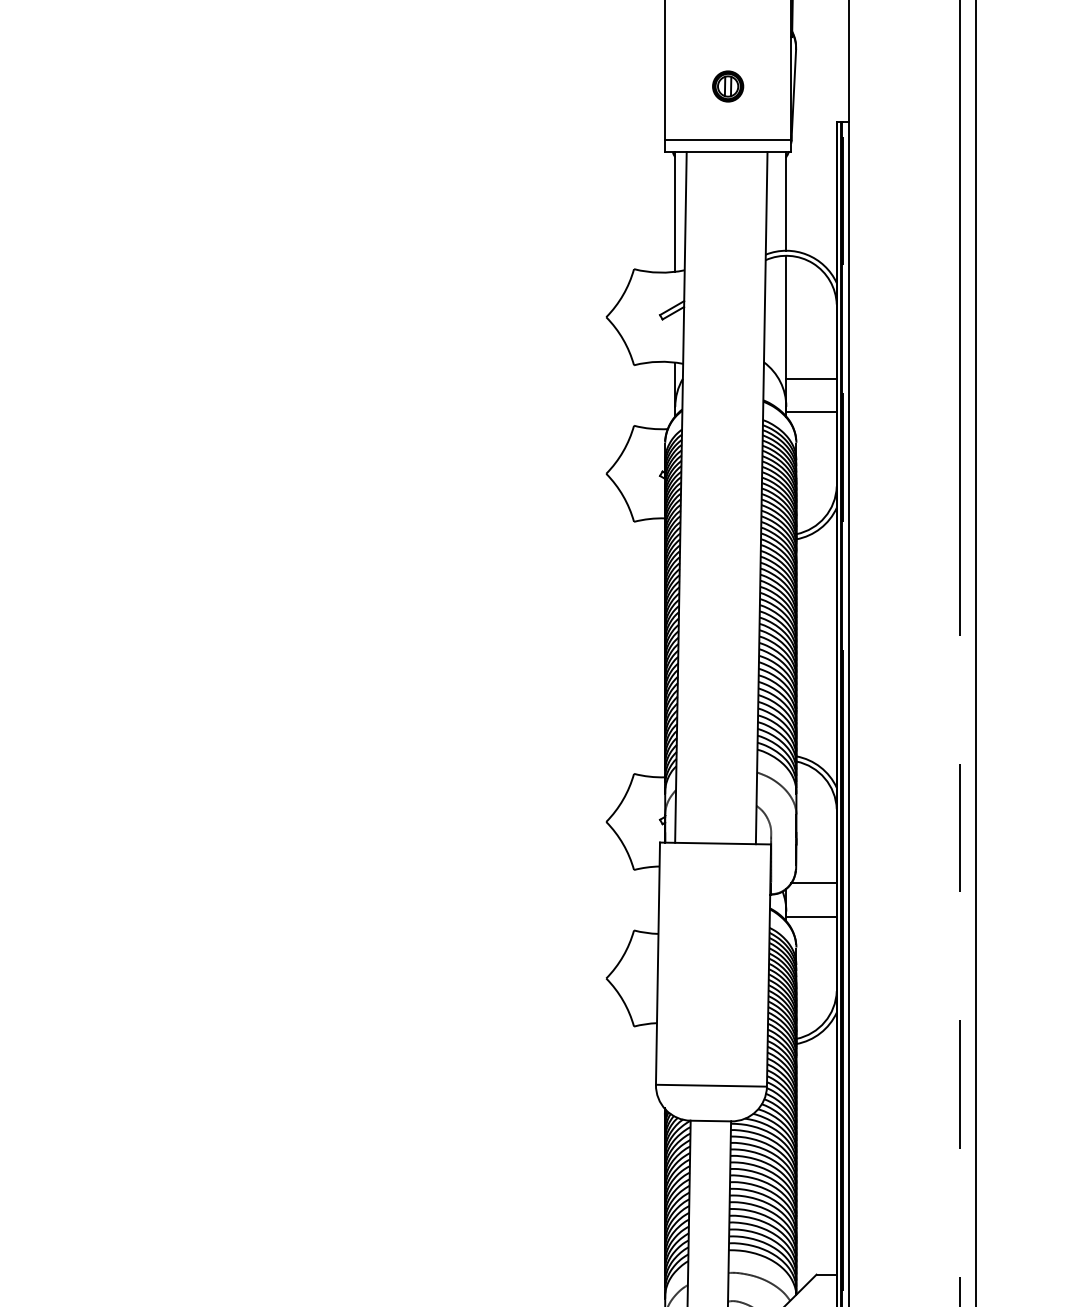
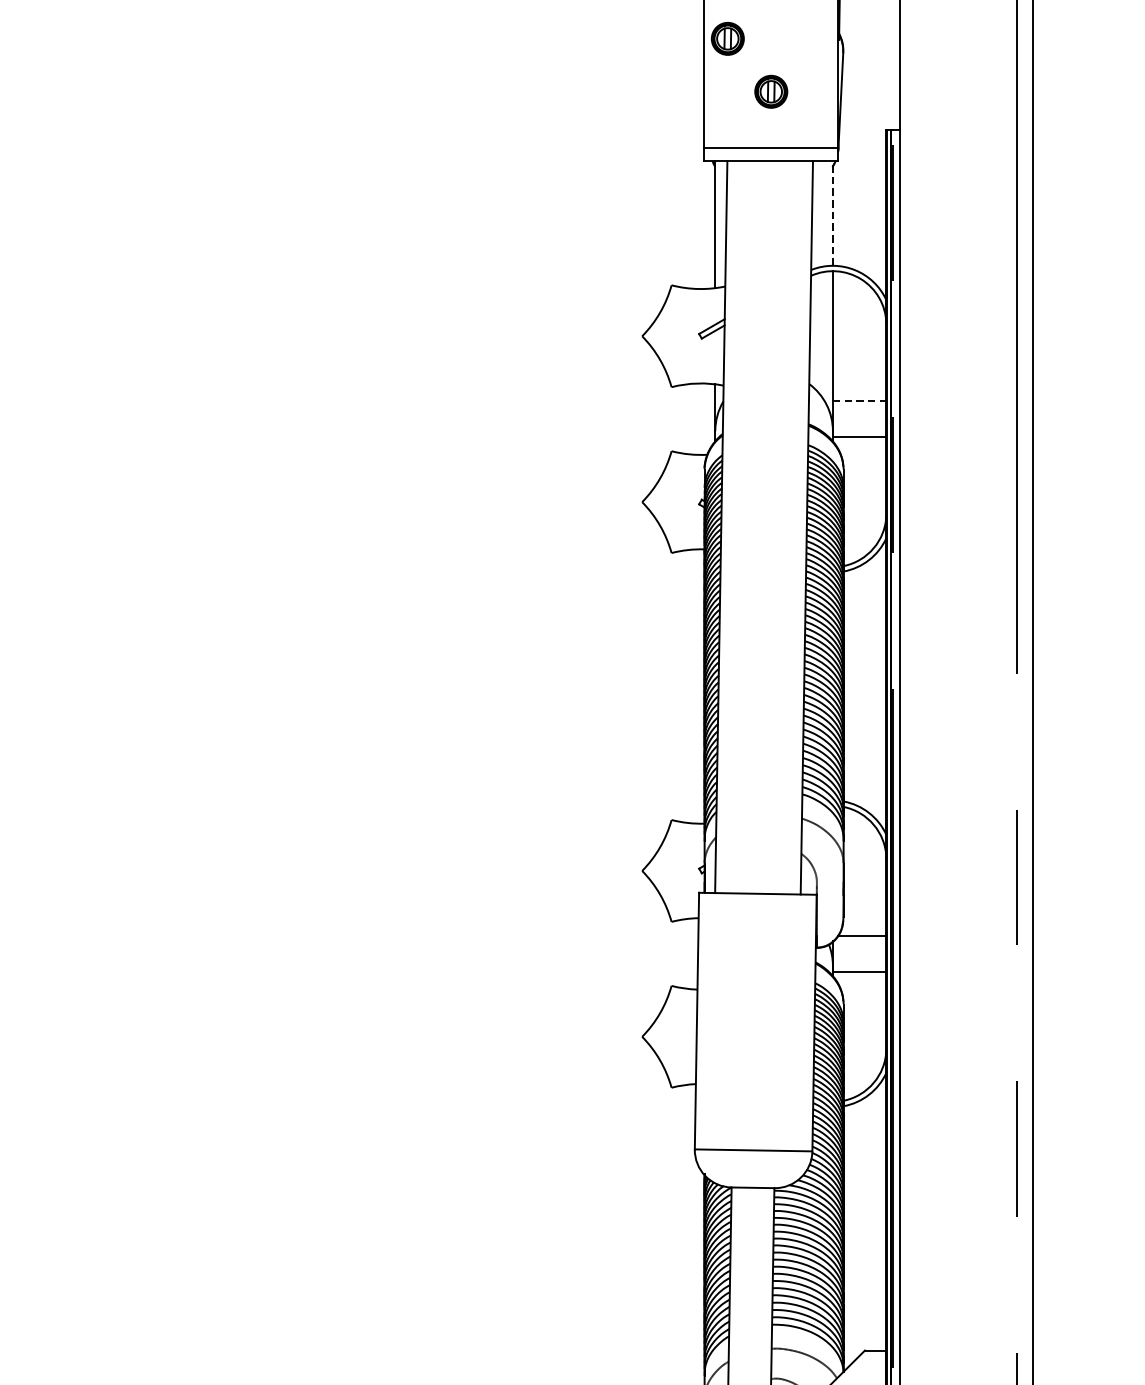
part: (687, 36) -> (728, 38), added
line: (786, 200) -> (833, 212), solid -> dashed
line: (812, 378) -> (860, 401), solid -> dashed

